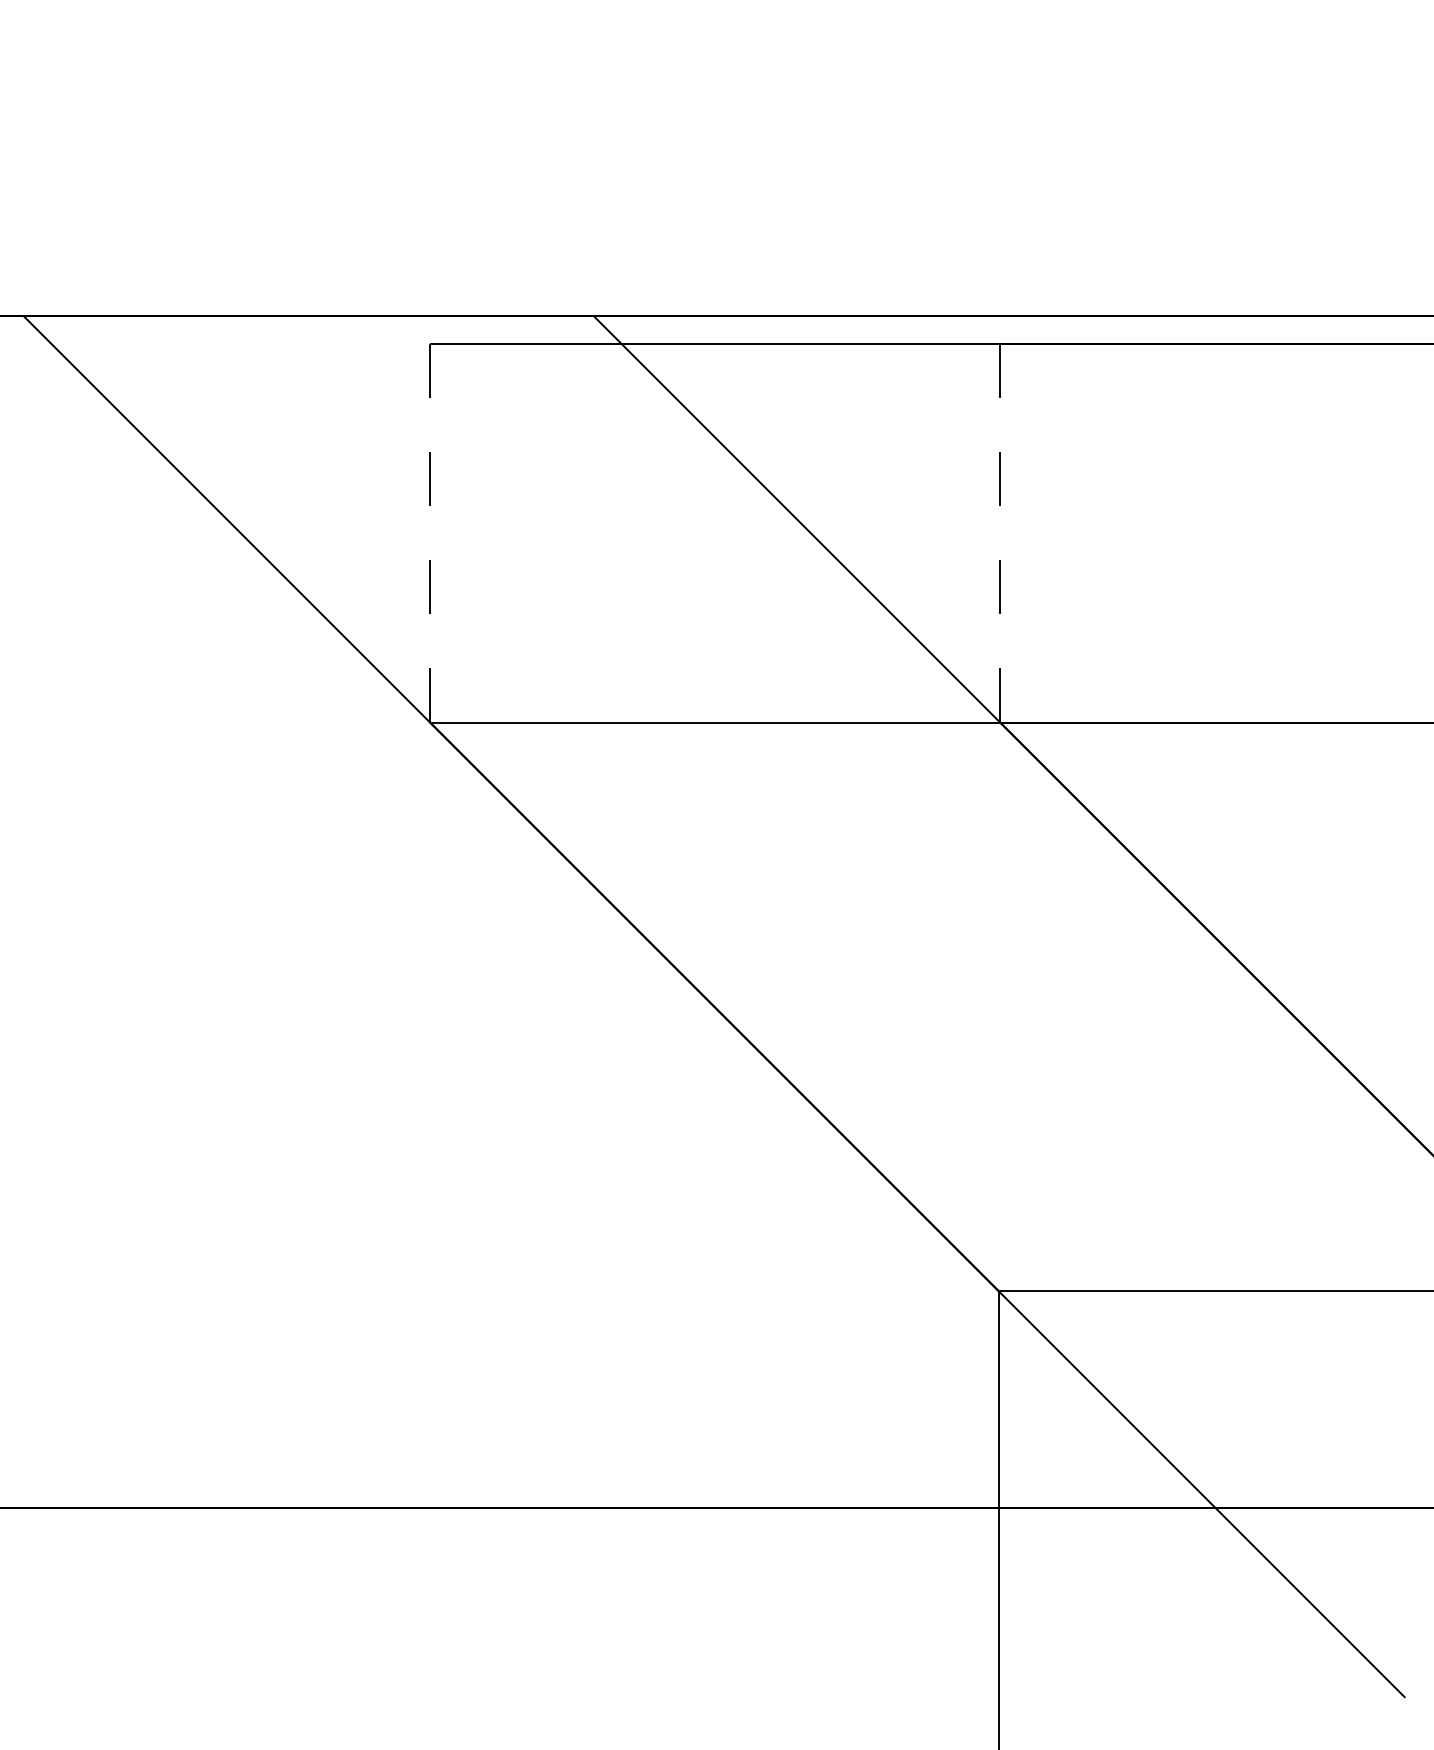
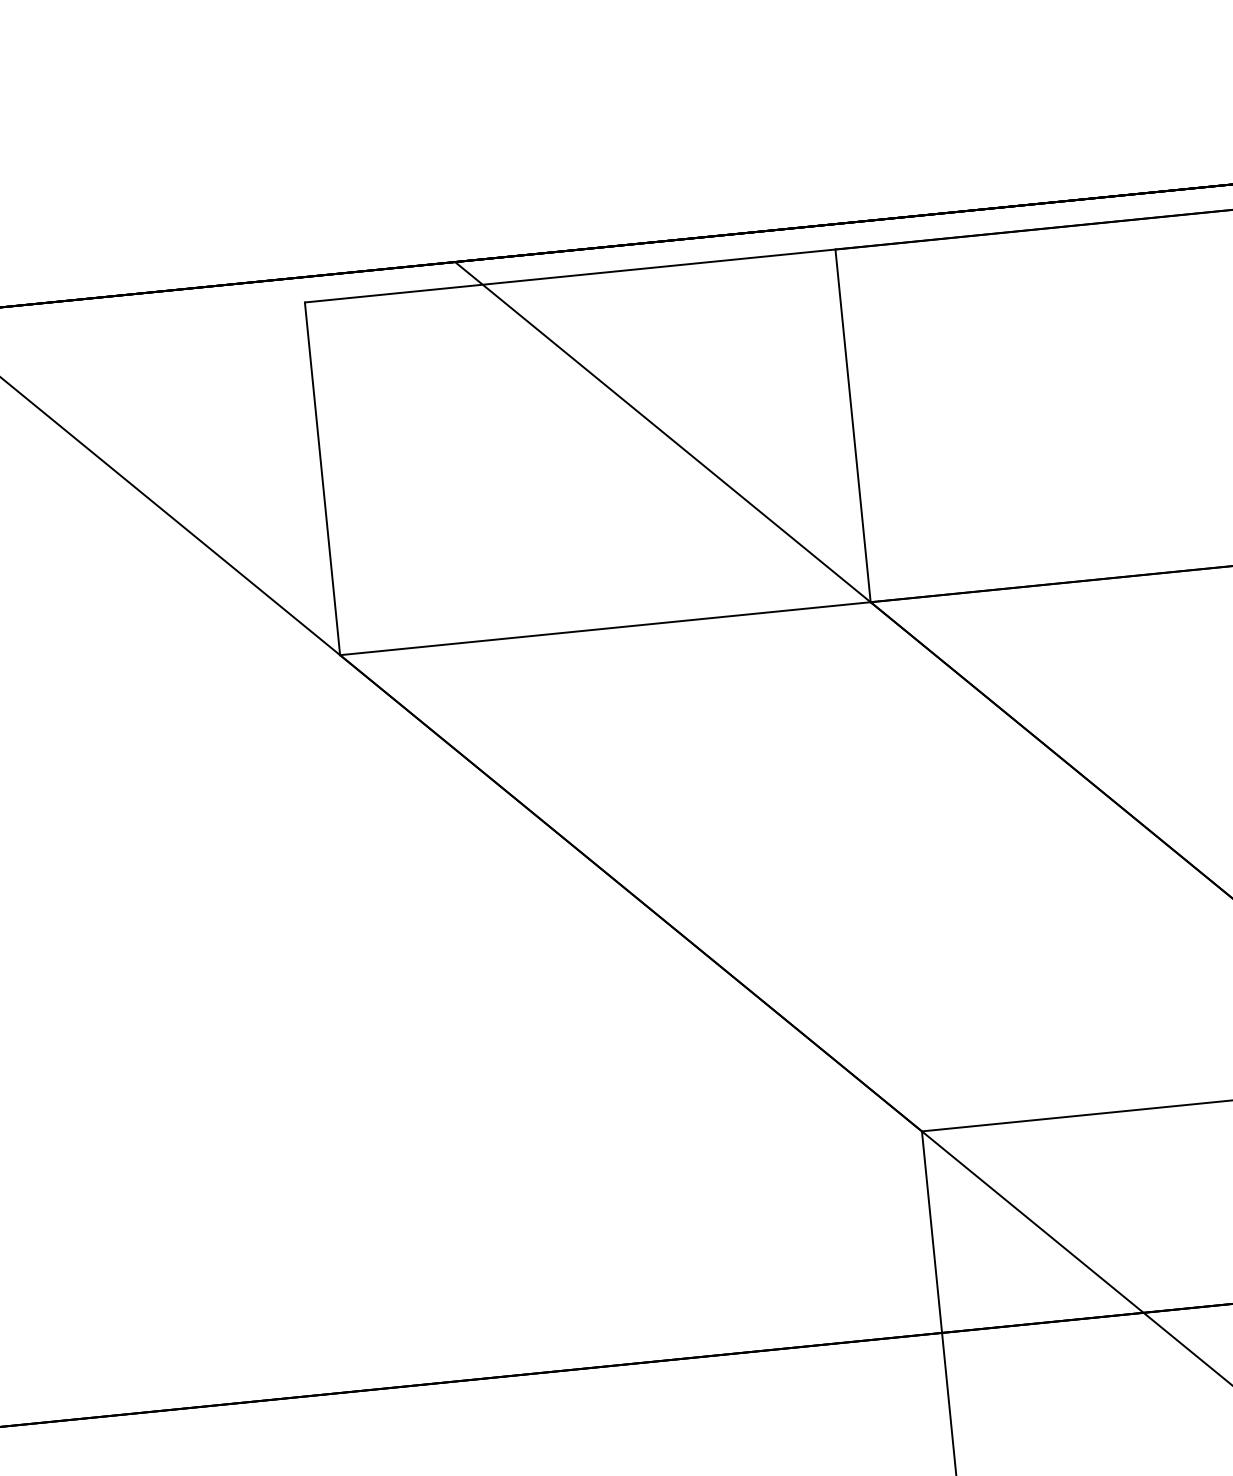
line: (430, 533) -> (322, 479), dashed -> solid
line: (1000, 533) -> (853, 426), dashed -> solid

